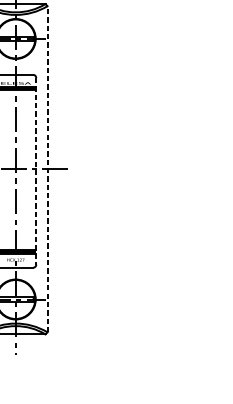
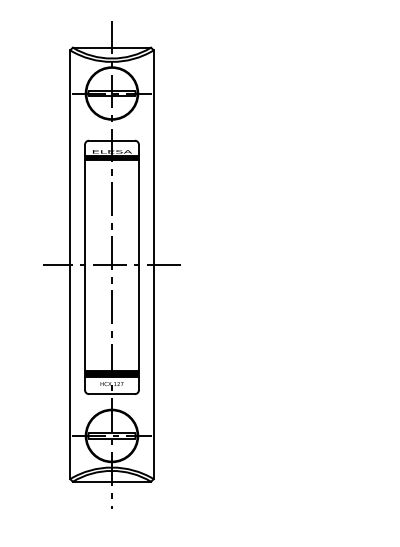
line: (47, 169) -> (153, 264), dashed -> solid
line: (35, 171) -> (138, 267), dashed -> solid

